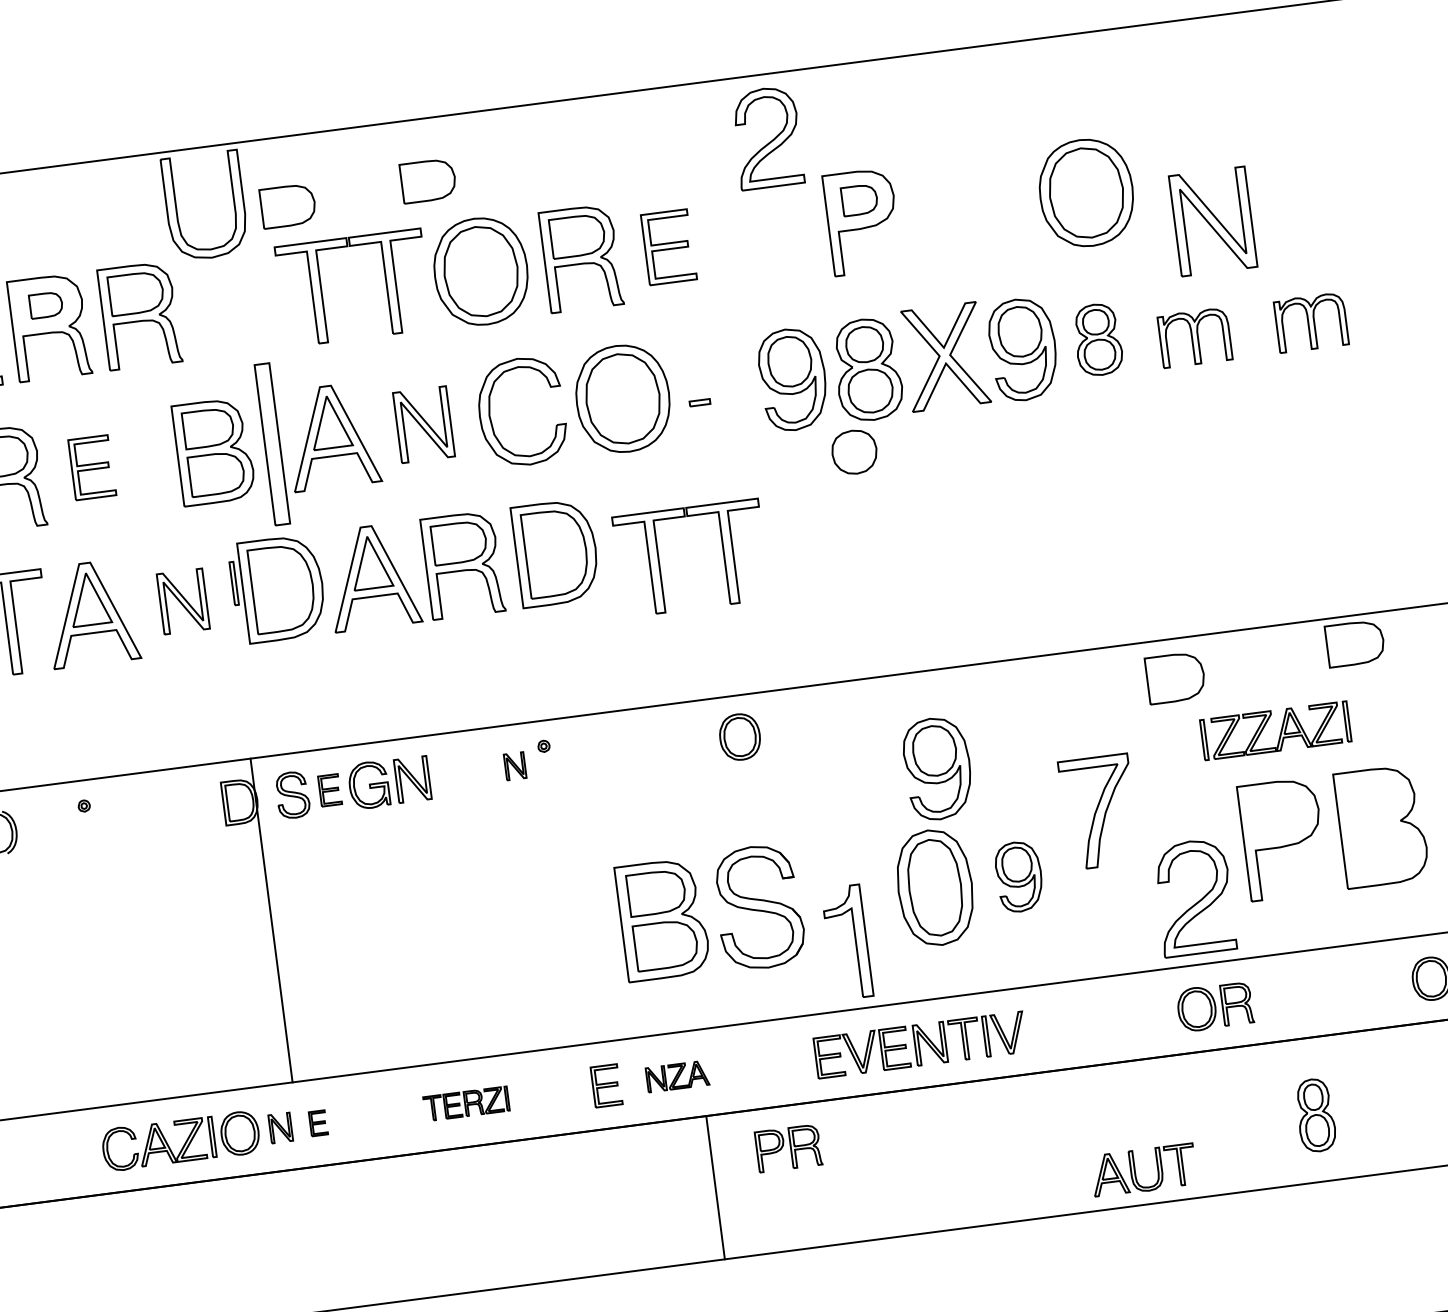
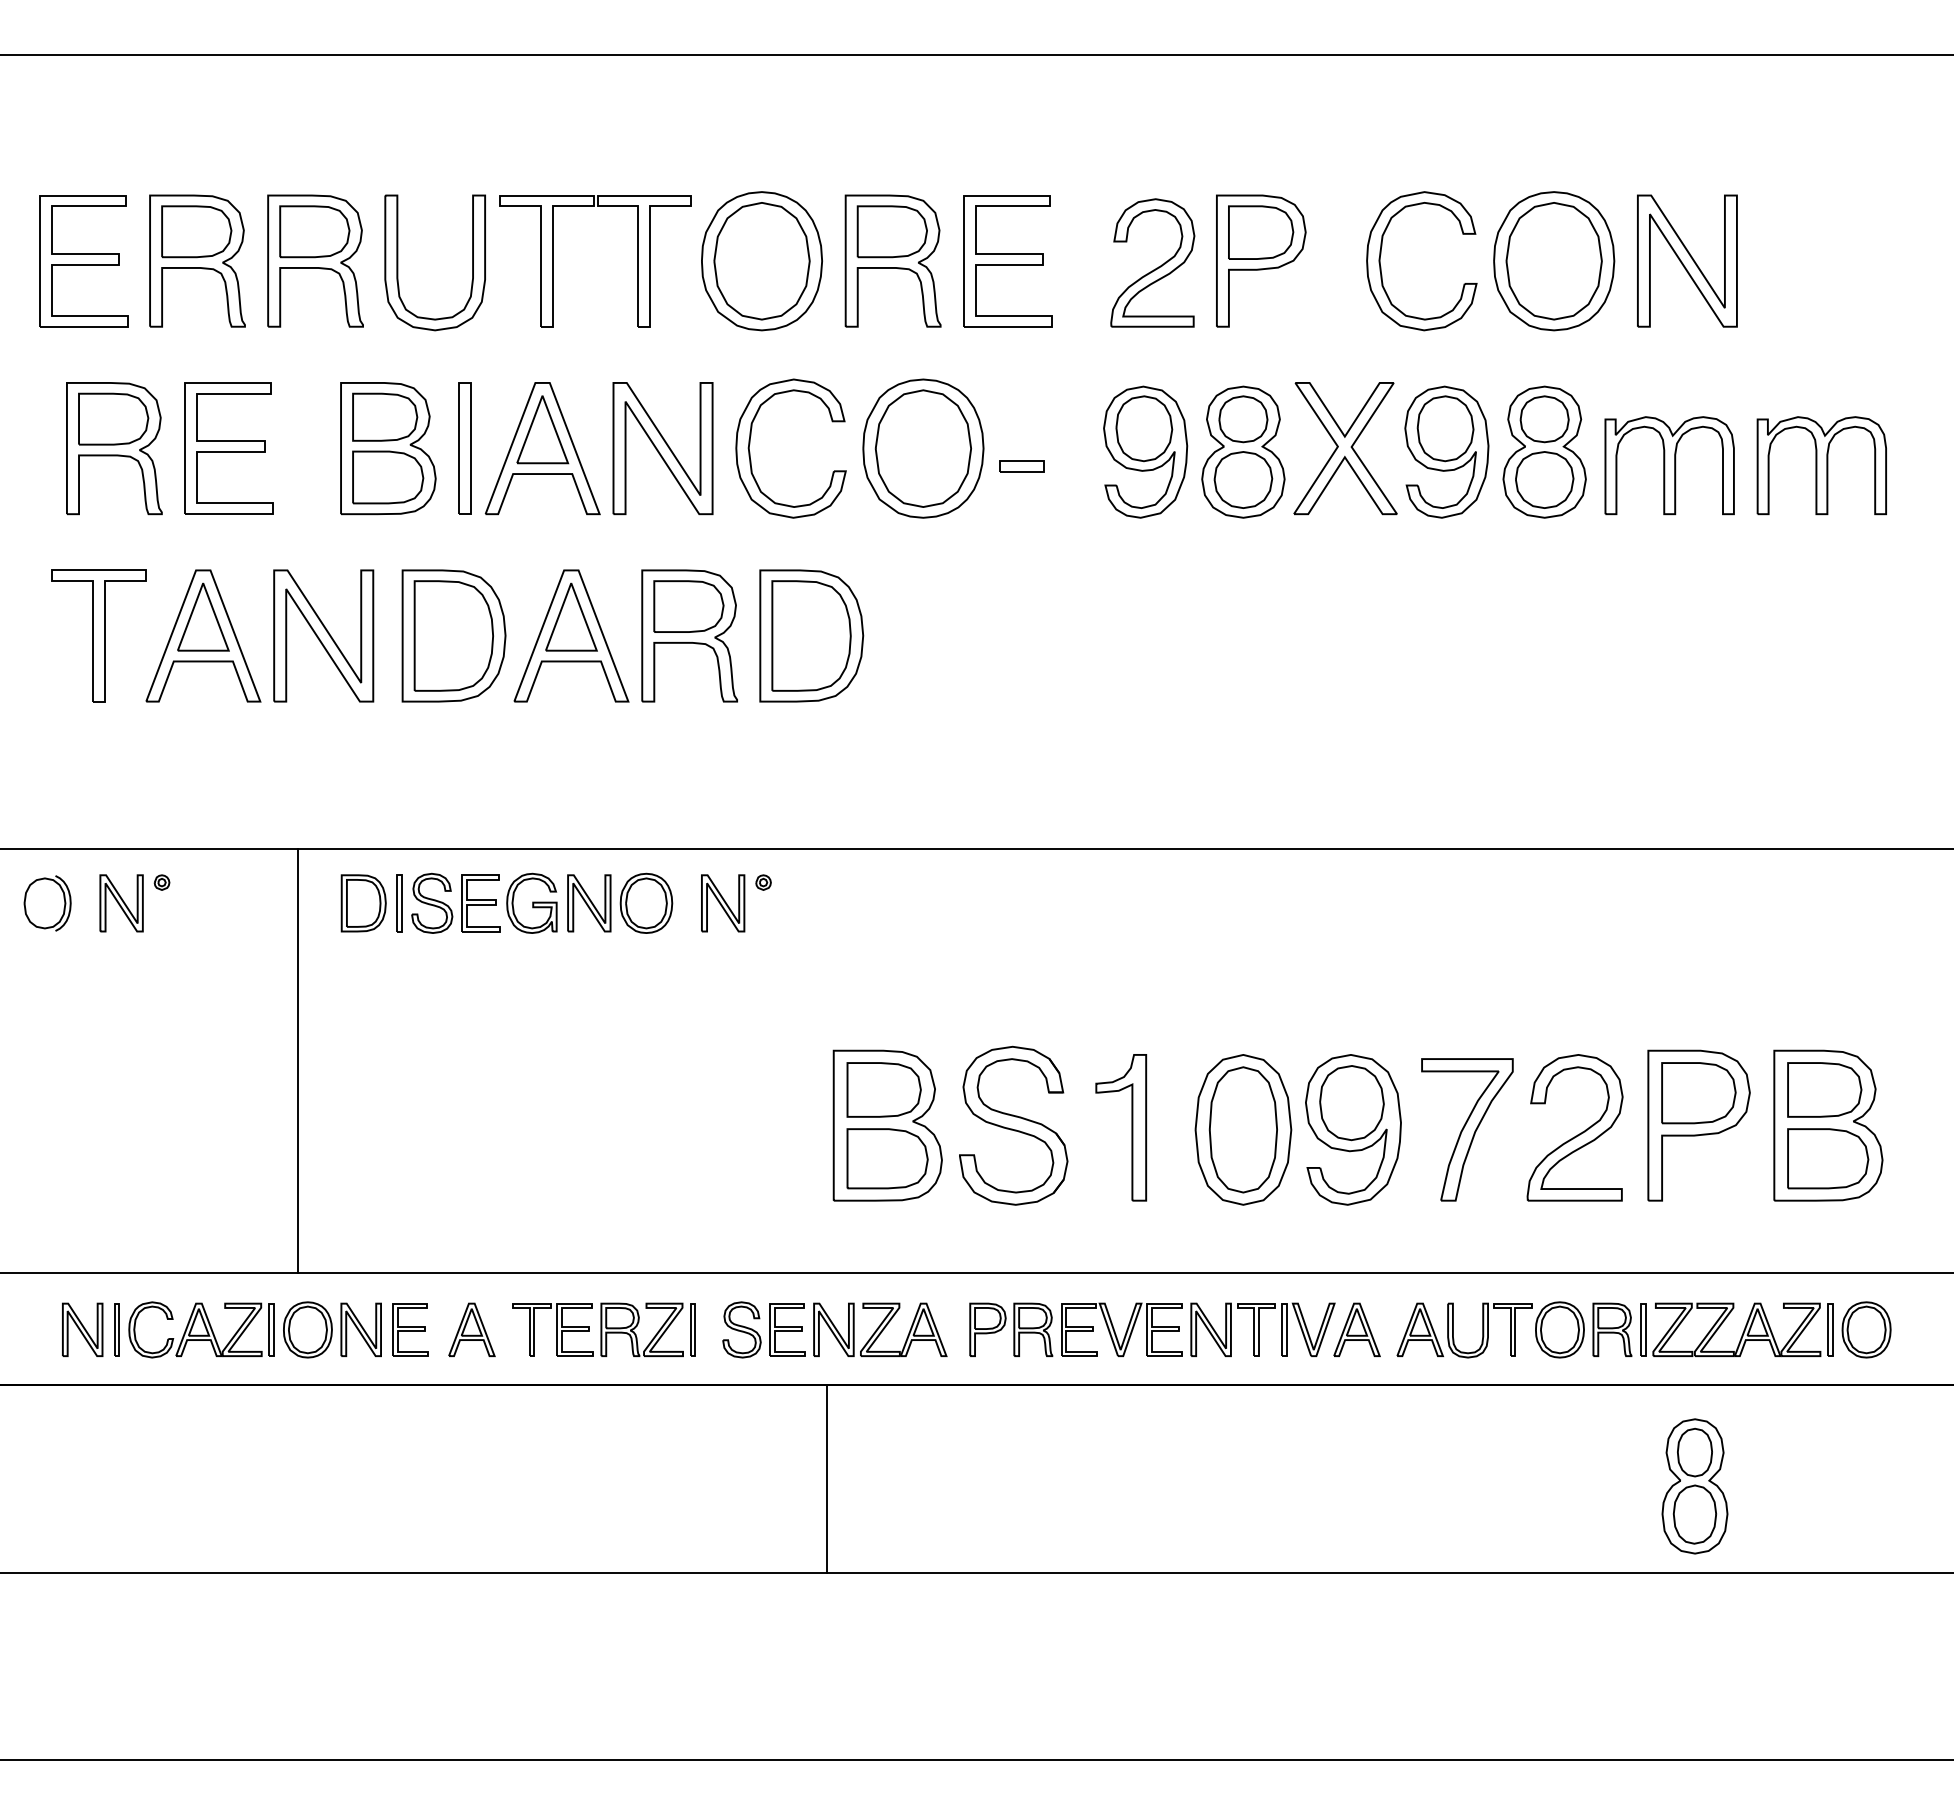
part: (770, 140) -> (1156, 267), moved
part: (427, 180) -> (708, 135), removed
part: (859, 200) -> (1261, 232), size x1.43
part: (287, 205) -> (524, 144), removed
part: (177, 209) -> (398, 262), moved
part: (955, 214) -> (1381, 266), added
part: (1213, 221) -> (1687, 260), moved
part: (668, 247) -> (1007, 261), size x1.43
part: (45, 305) -> (196, 231), size x1.67
part: (1311, 322) -> (1821, 465), size x1.43
part: (1194, 337) -> (1669, 465), size x1.43
part: (1097, 339) -> (1544, 451), size x1.43
part: (699, 402) -> (1021, 466), size x1.67
part: (423, 424) -> (662, 448), size x1.43
part: (272, 444) -> (464, 448), size x0.62
part: (854, 451) -> (1212, 555), removed
part: (91, 467) -> (228, 448), size x1.67
part: (659, 562) -> (942, 665), removed
part: (234, 583) -> (399, 903), moved
part: (183, 601) -> (323, 635), size x1.67
part: (1355, 643) -> (1824, 1089), moved
part: (1175, 678) -> (1698, 1093), moved
part: (1280, 732) -> (1742, 1332), moved
part: (739, 736) -> (646, 902), moved
part: (515, 766) -> (723, 903), size x1.67
part: (937, 768) -> (1266, 976), removed
part: (329, 790) -> (480, 903), size x1.43
part: (1099, 811) -> (1467, 1129), moved
part: (55, 826) -> (121, 903), added
part: (1385, 851) -> (1828, 1158), added
part: (1019, 876) -> (1353, 1129), size x1.67
part: (1196, 902) -> (1577, 1134), moved
line: (271, 919) -> (298, 1060), moved
part: (855, 941) -> (1131, 1127), moved
part: (1041, 1029) -> (1356, 1329), added
part: (677, 1076) -> (880, 1329), size x1.67
part: (571, 1090) -> (741, 1329), added
part: (465, 1103) -> (603, 1329), size x1.67
part: (1315, 1115) -> (1694, 1486), size x1.43
part: (365, 1116) -> (471, 1329), added
part: (318, 1122) -> (410, 1329), size x1.67
part: (280, 1127) -> (360, 1329), size x1.43
part: (788, 1148) -> (1011, 1329), moved
part: (93, 1152) -> (116, 1329), added
part: (67, 1155) -> (82, 1329), added
part: (1135, 1171) -> (1453, 1330), moved
line: (715, 1187) -> (826, 1478), moved

